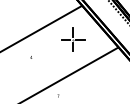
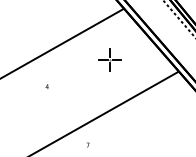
part: (72, 39) -> (109, 59), size x0.62

